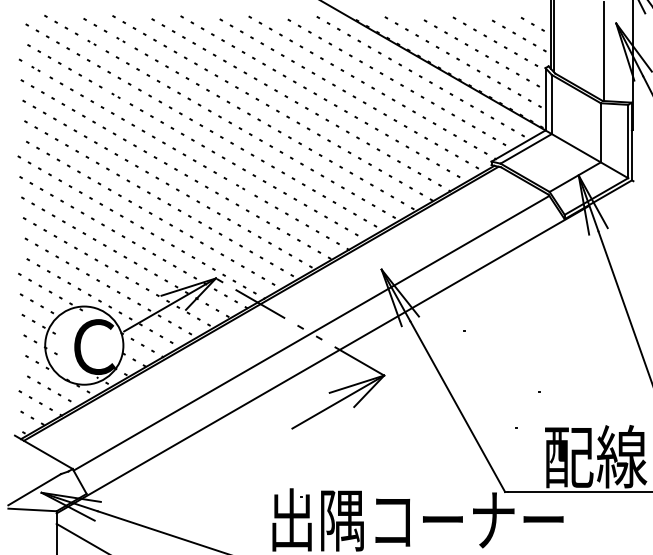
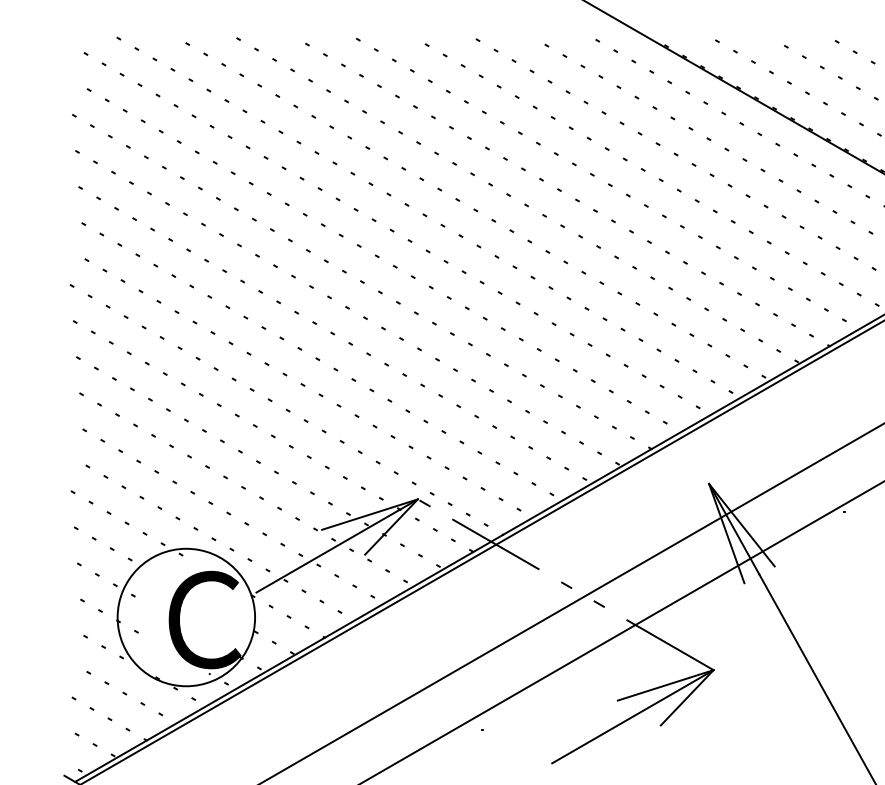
part: (120, 39) -> (249, 79), size x1.67
part: (91, 42) -> (198, 84), size x1.67
part: (35, 68) -> (100, 130), size x1.67
part: (115, 95) -> (241, 177), size x1.67
part: (240, 186) -> (460, 337), size x1.67

